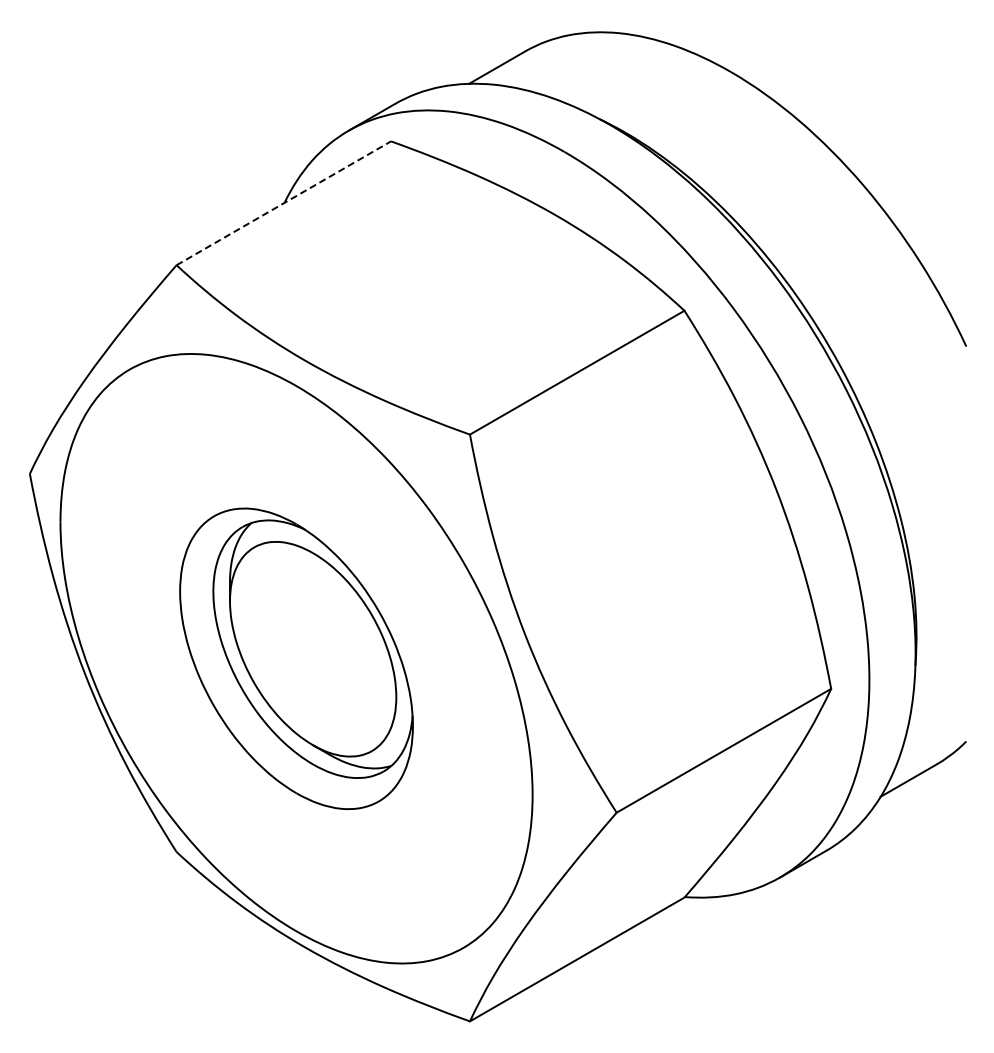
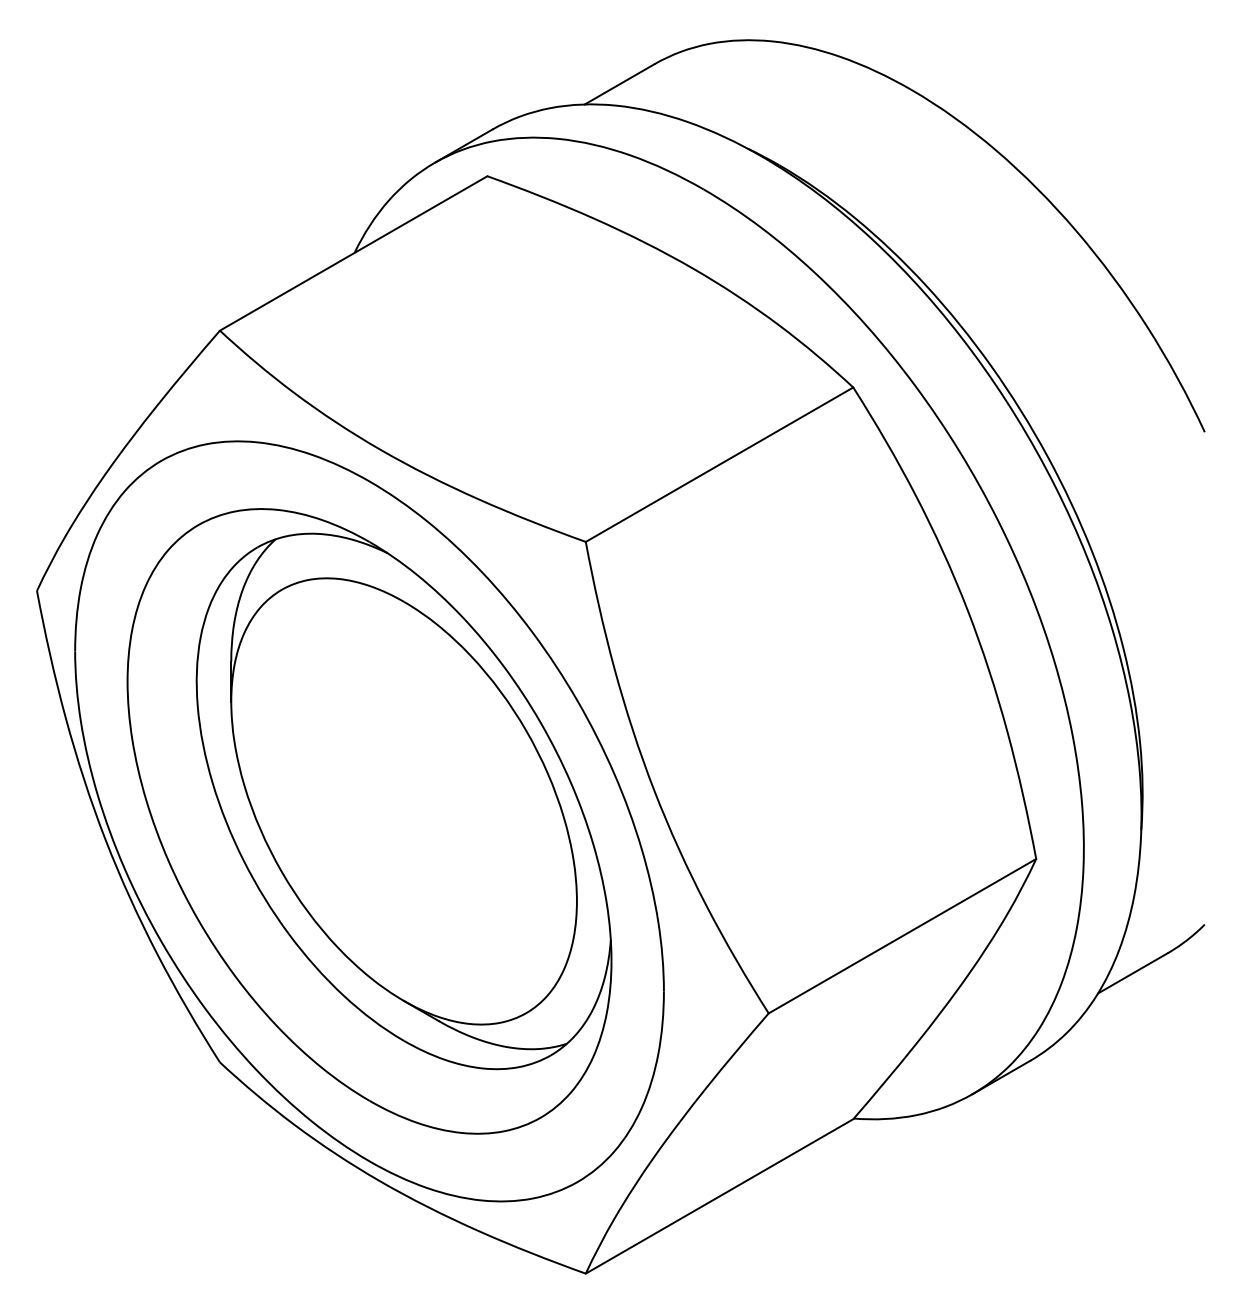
line: (283, 203) -> (353, 253), dashed -> solid
part: (296, 658) -> (369, 821), size x1.67

